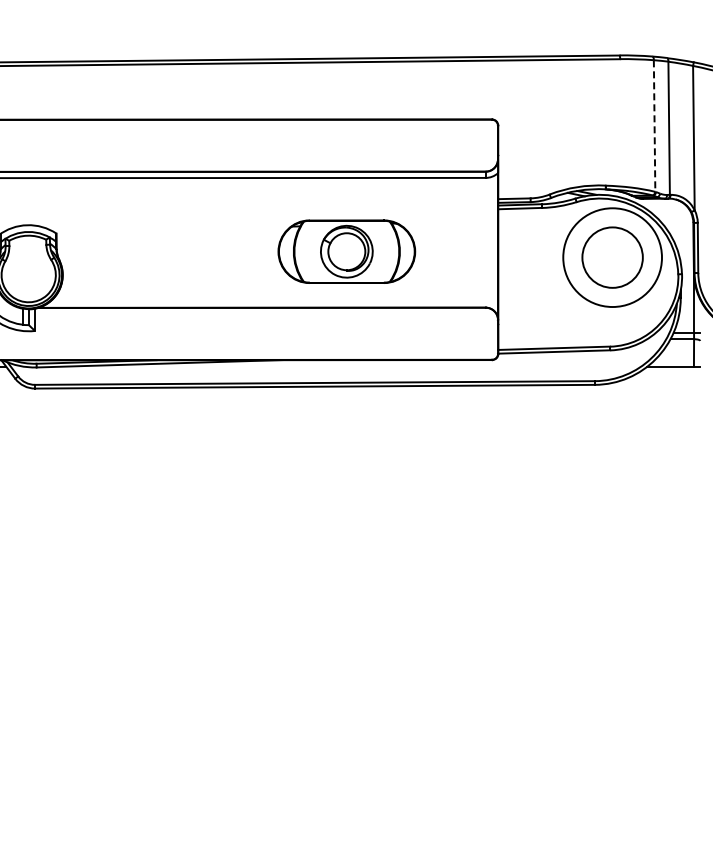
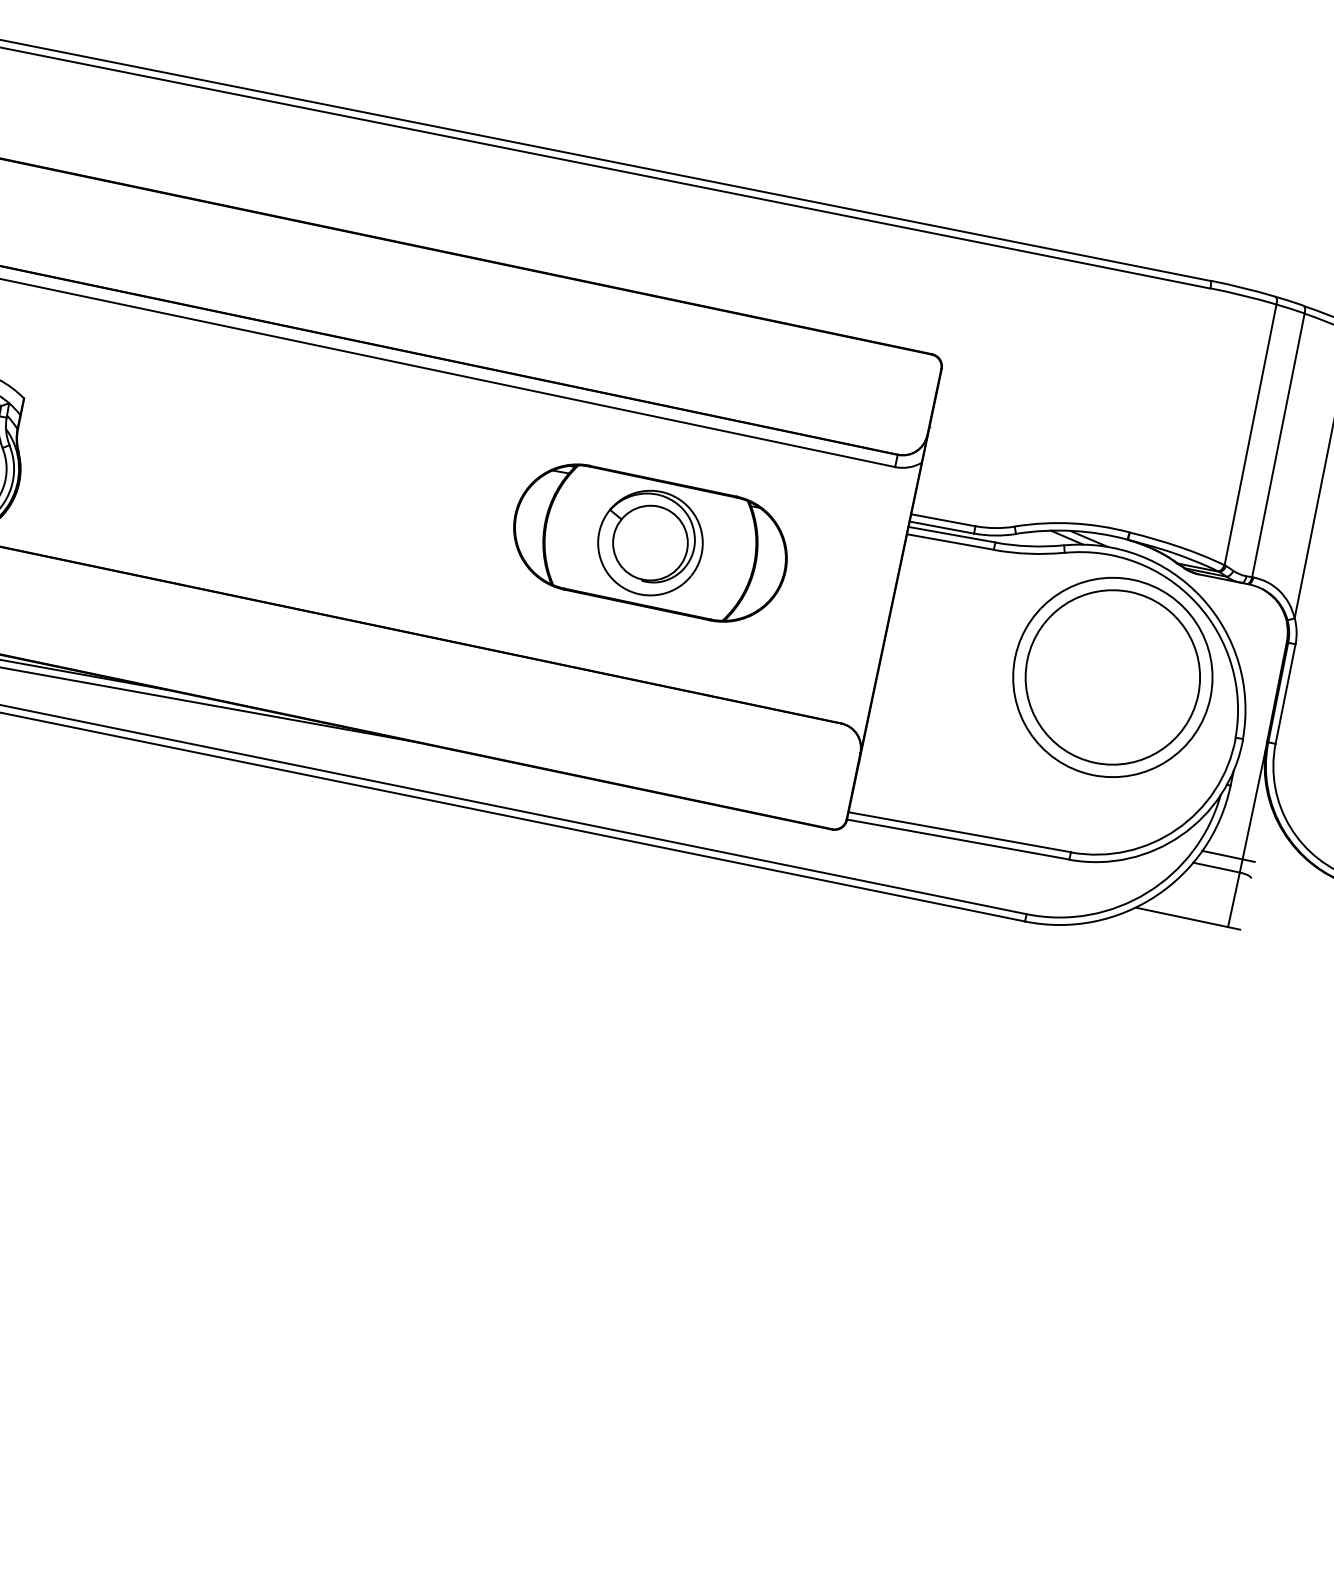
line: (654, 126) -> (1250, 435), dashed -> solid
part: (346, 251) -> (649, 542), moved
circle: (612, 257) -> (1112, 677), size x1.43

